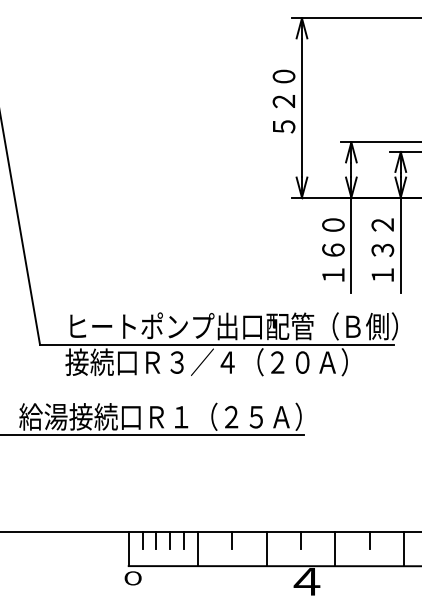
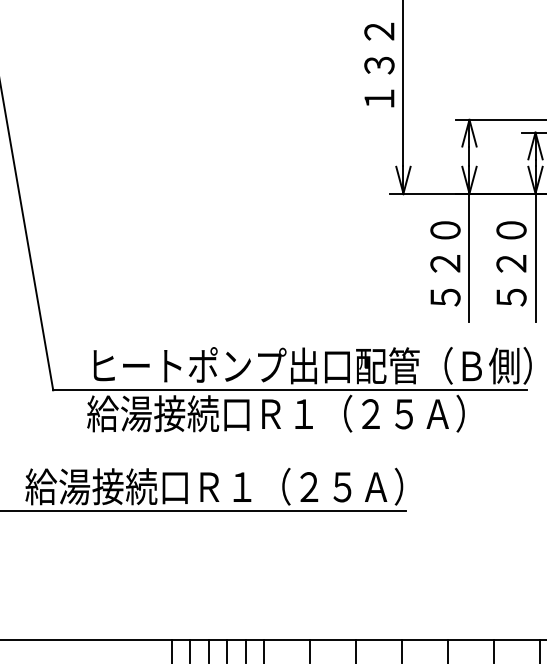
text: (284, 101) -> (380, 65), ５２０ -> １３２
text: (382, 249) -> (511, 263), １３２ -> ５２０
text: (333, 262) -> (445, 280), １６０ -> ５２０
text: (187, 362) -> (250, 414), 接続口Ｒ３／４（２０Ａ） -> 給湯接続口Ｒ１（２５Ａ）

